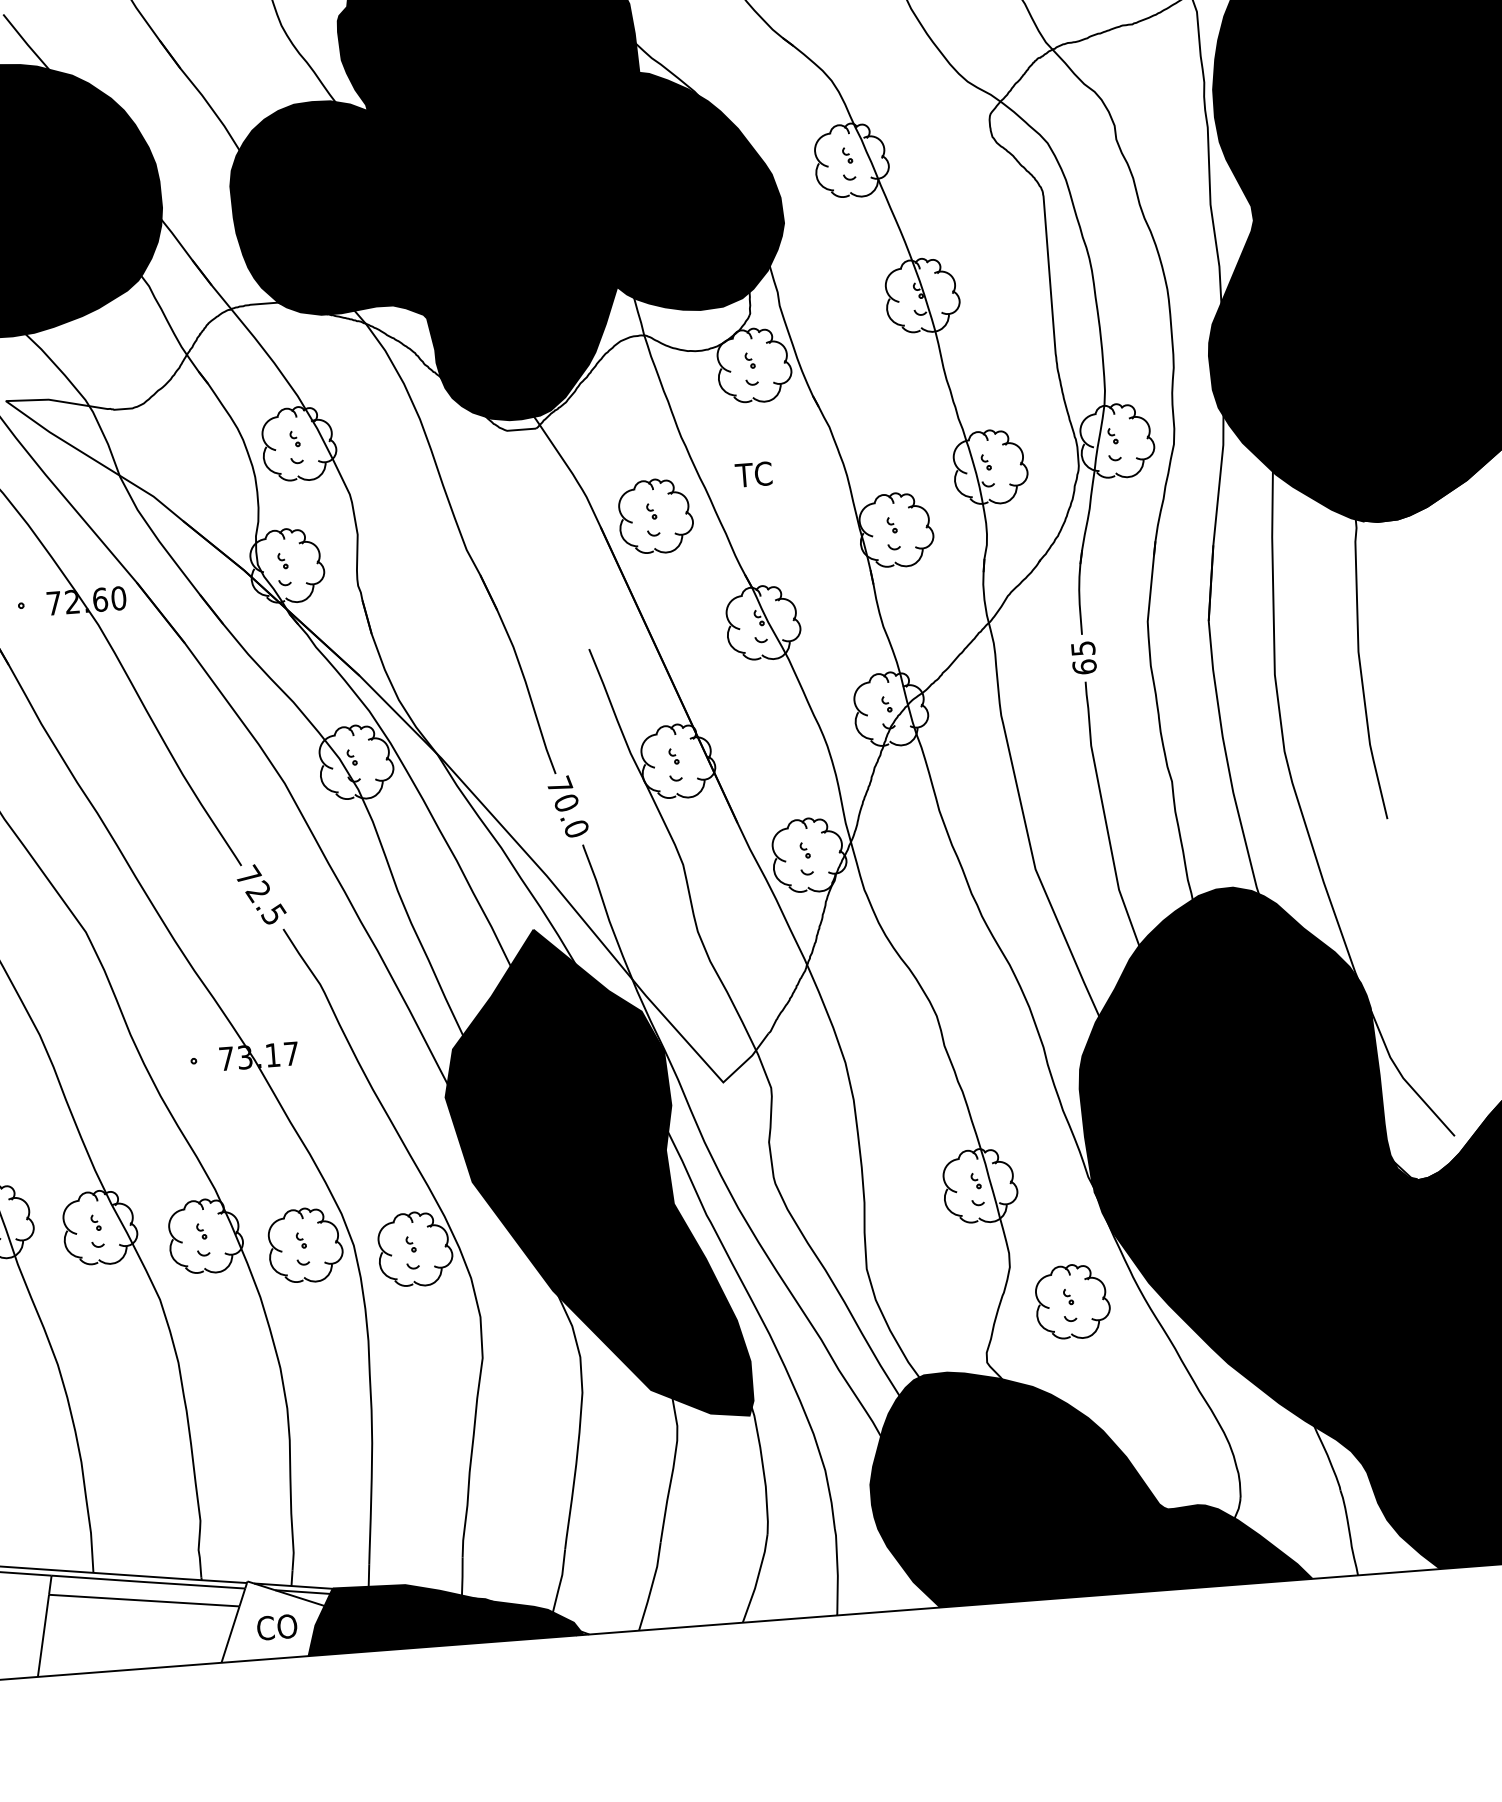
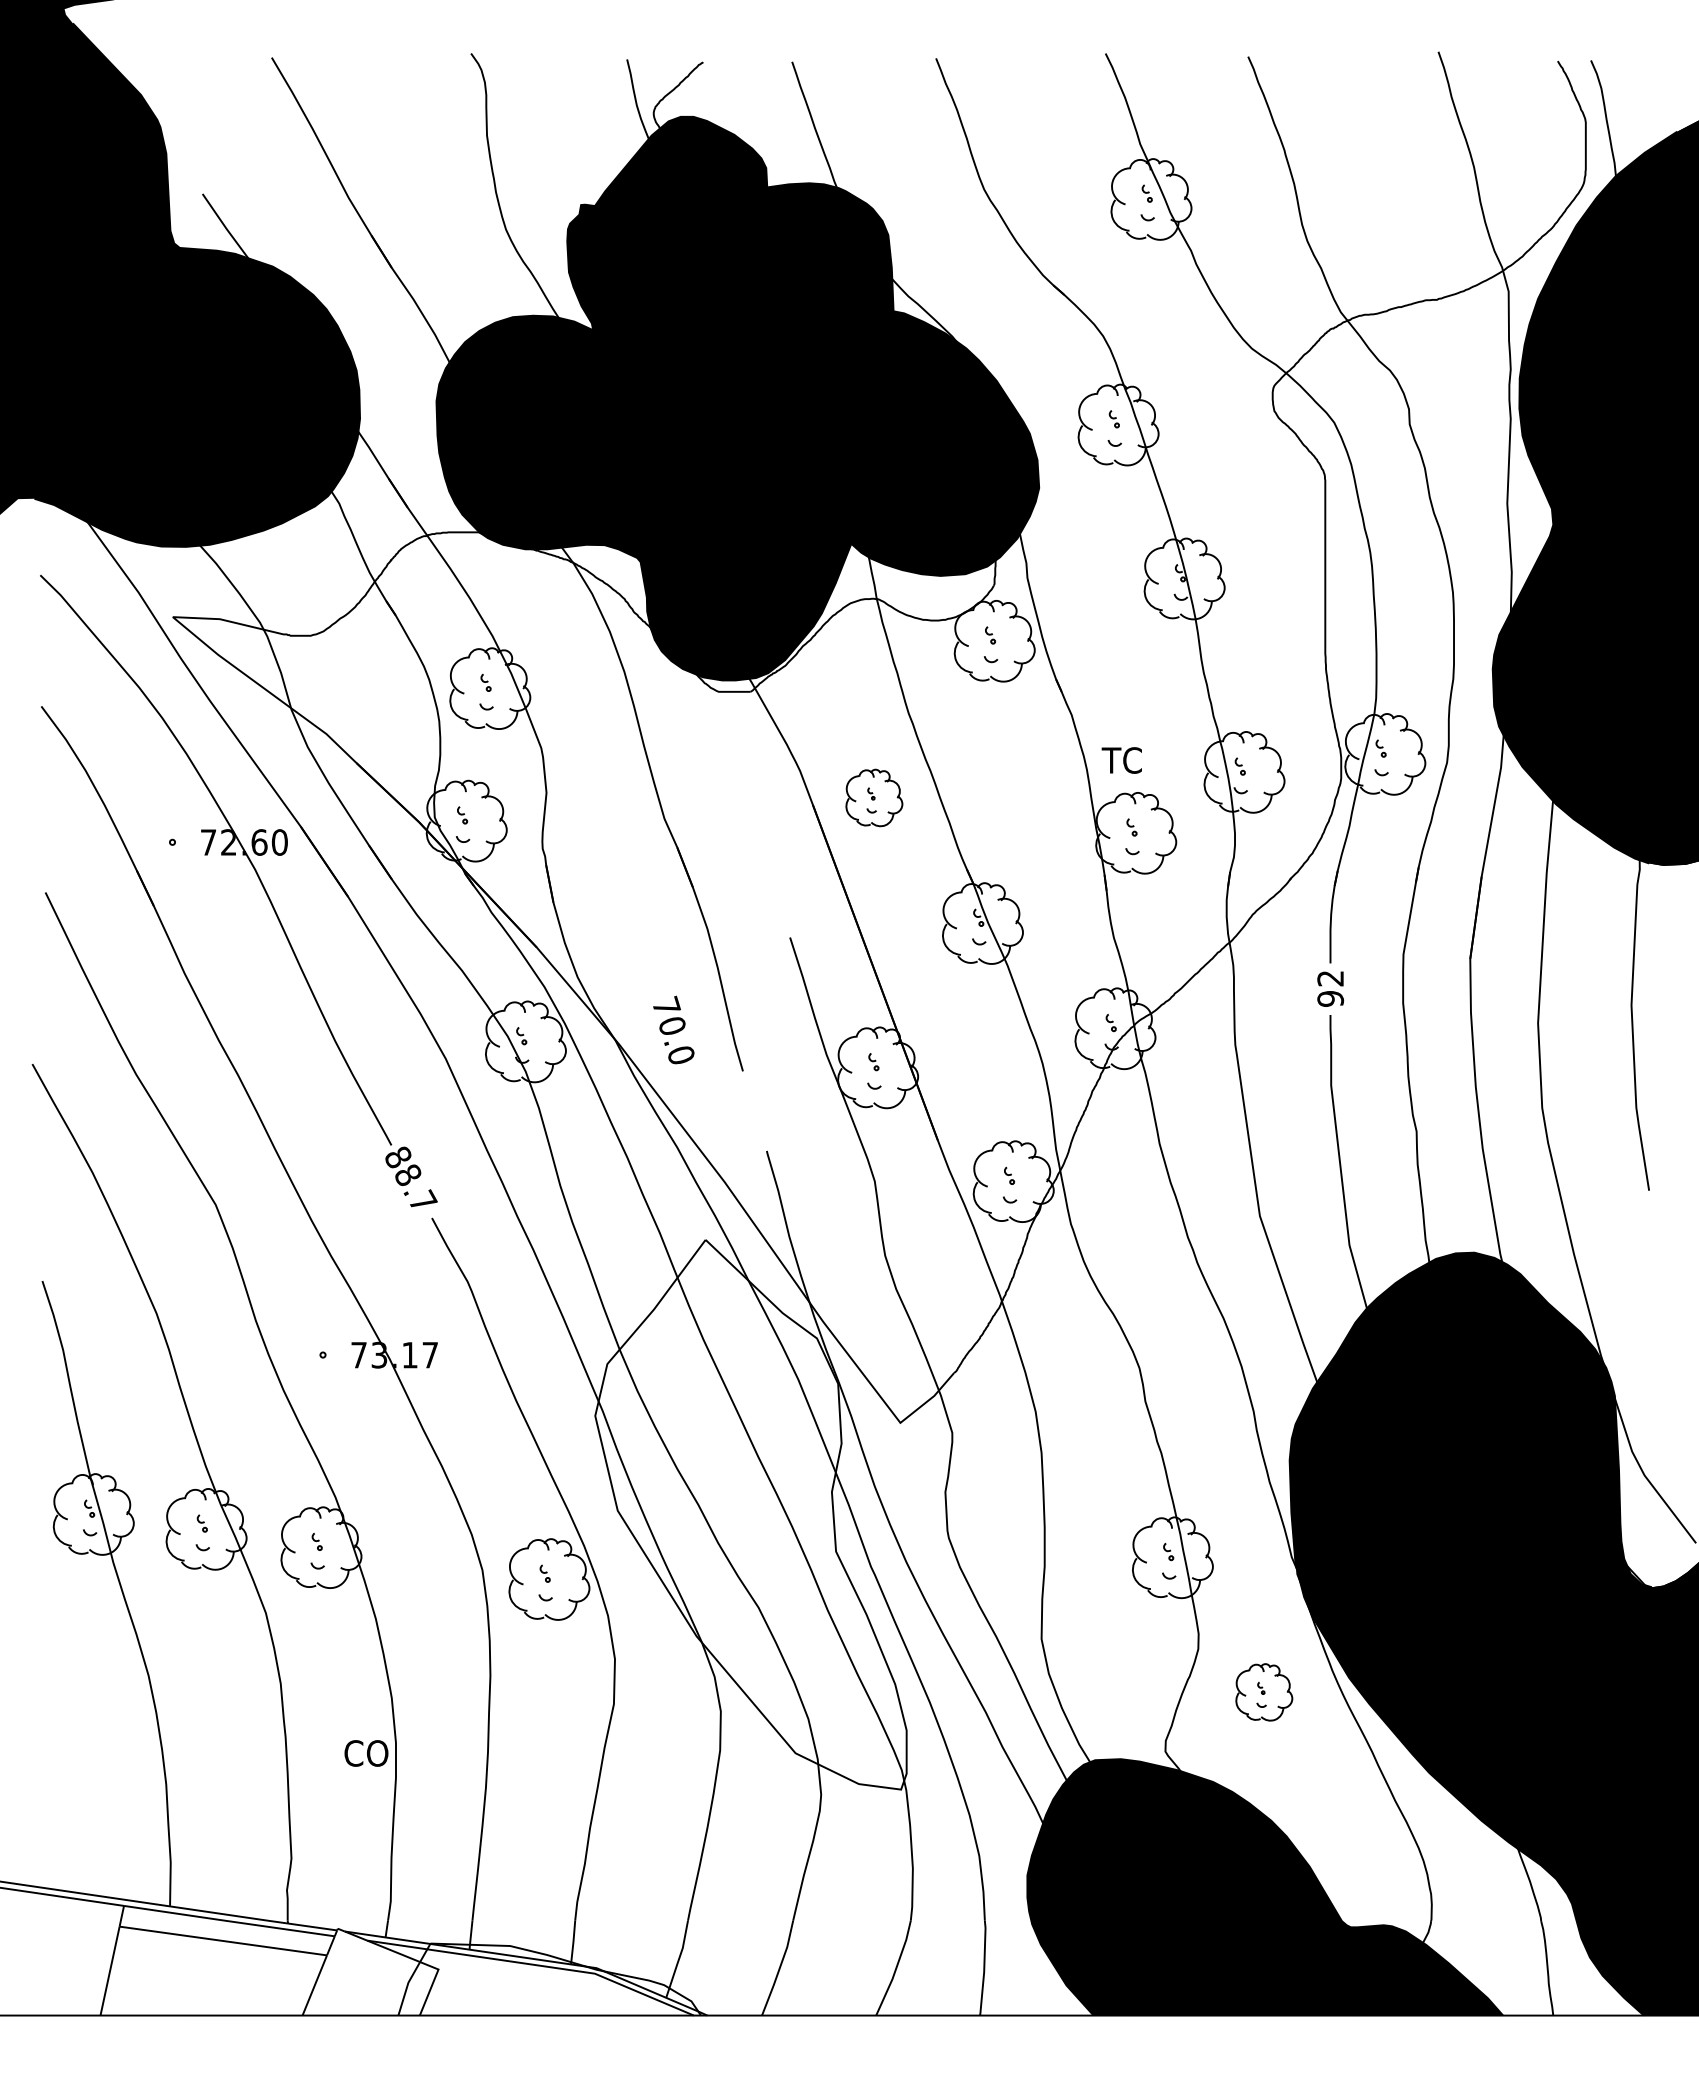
text: (753, 474) -> (1121, 760), moved
part: (656, 515) -> (874, 797), size x0.7
text: (1083, 657) -> (1330, 988), 65 -> 92
text: (567, 806) -> (673, 1029), moved
text: (261, 893) -> (411, 1177), 72.5 -> 88.7
fill: (593, 1176) -> (750, 1514), removed
part: (305, 1244) -> (429, 1565), removed
part: (1073, 1301) -> (1264, 1692), size x0.7
fill: (443, 1612) -> (549, 1979), removed
text: (277, 1627) -> (366, 1753), moved

